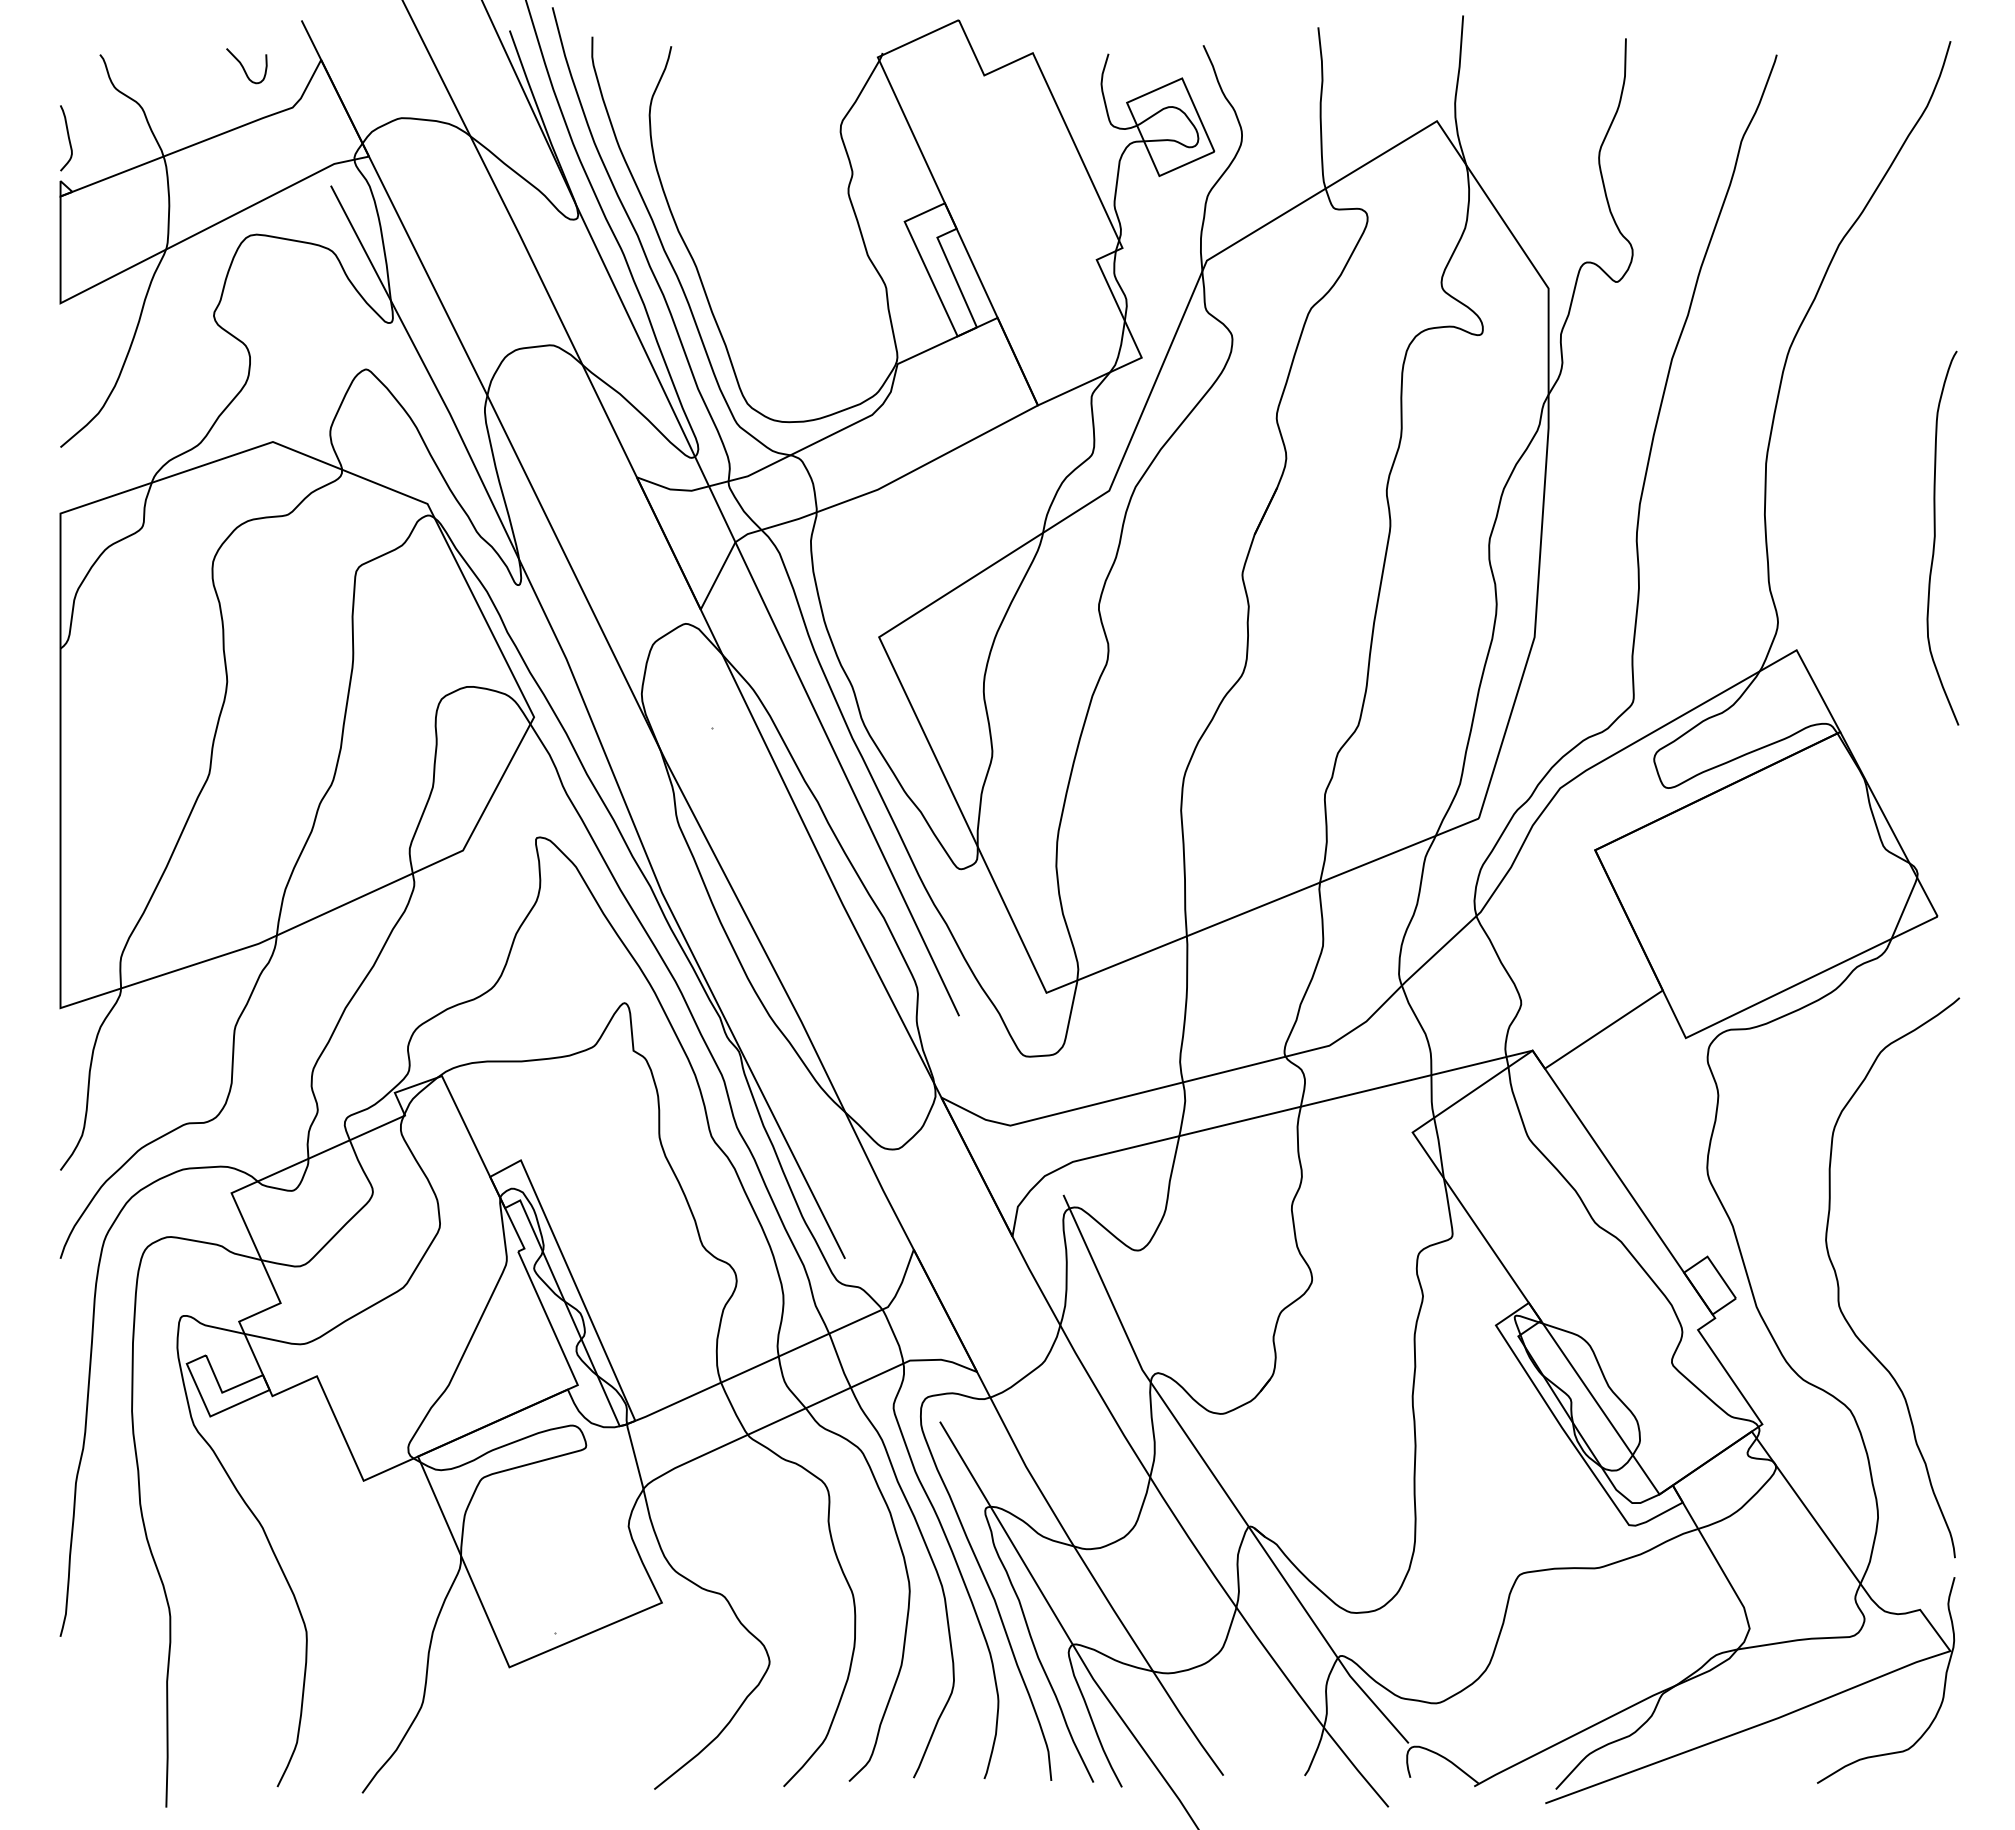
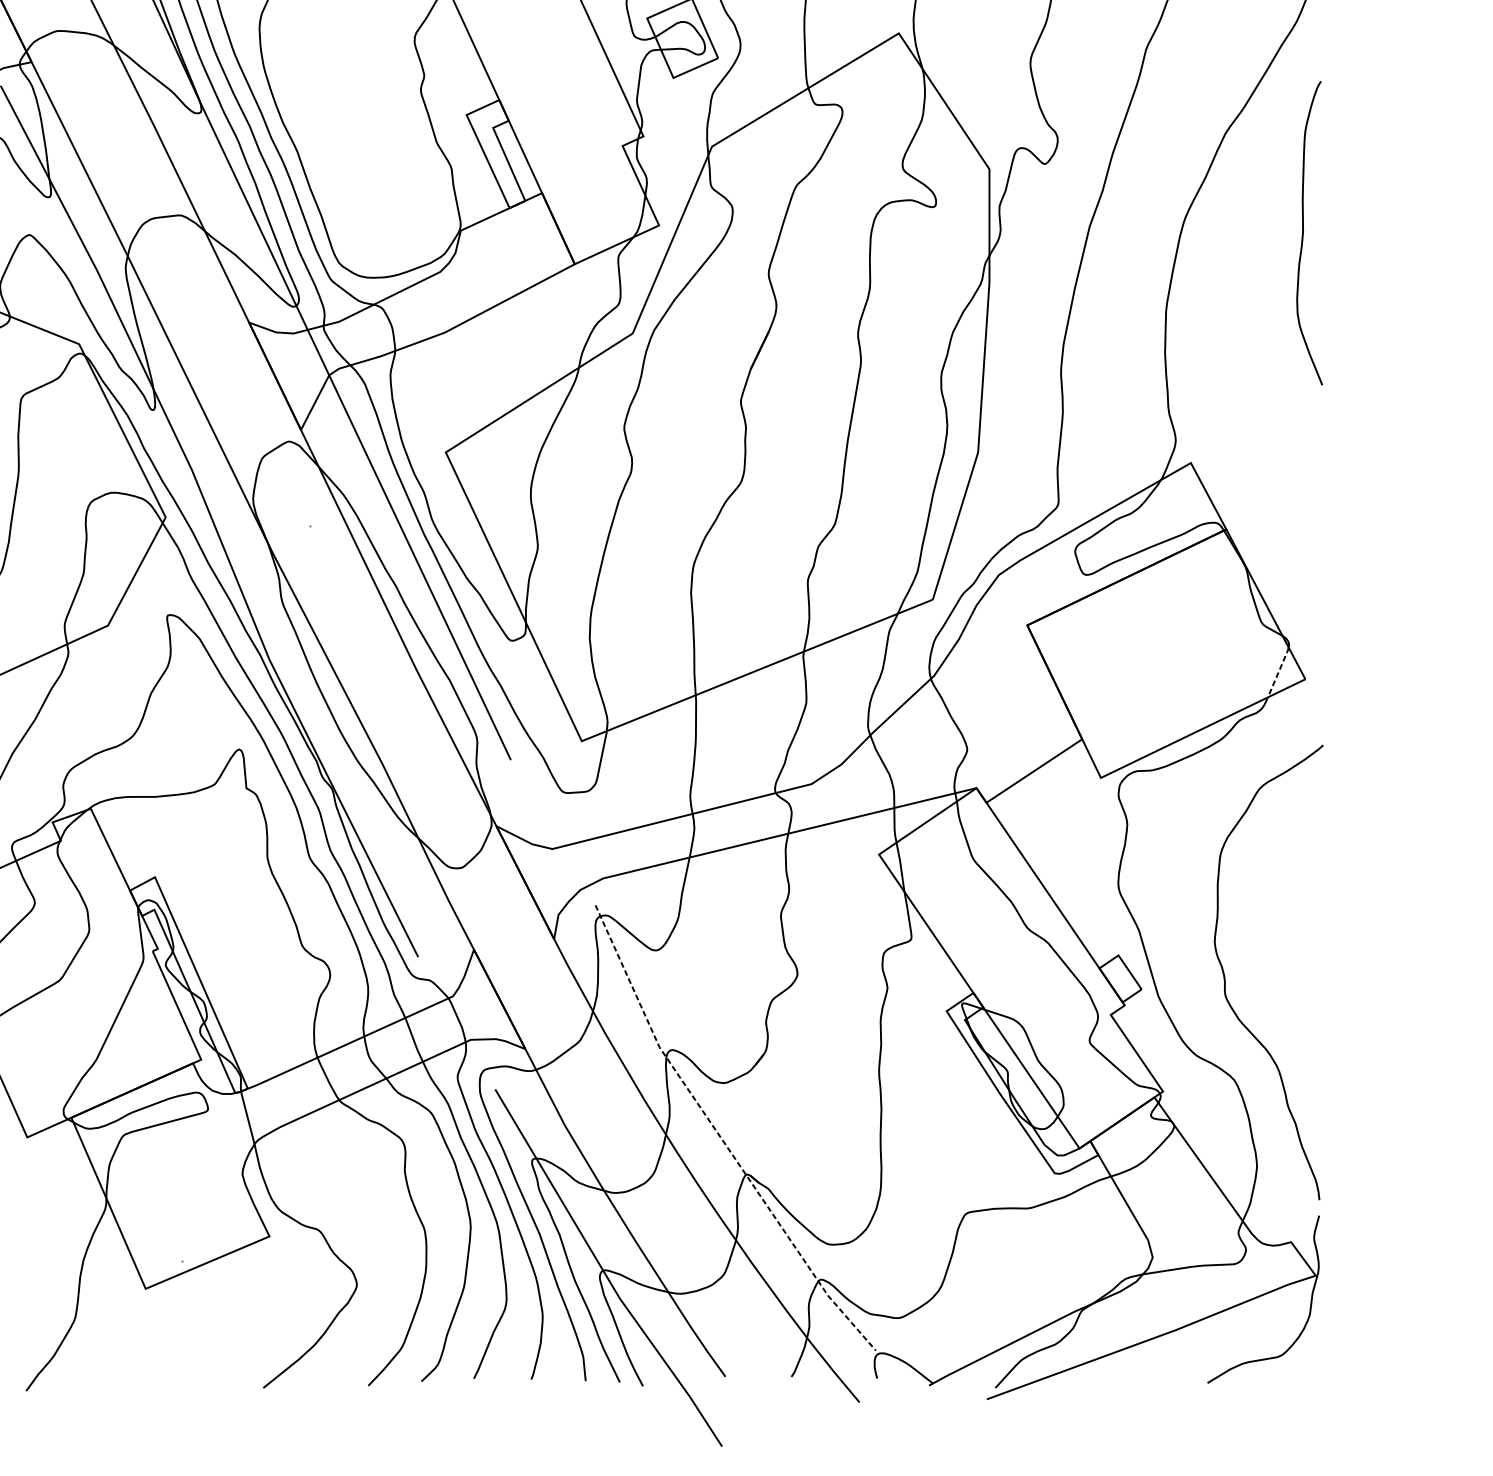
curve: (1935, 537) -> (1303, 232), moved
line: (1904, 907) -> (1278, 671), solid -> dashed
line: (1217, 1480) -> (720, 1137), solid -> dashed

